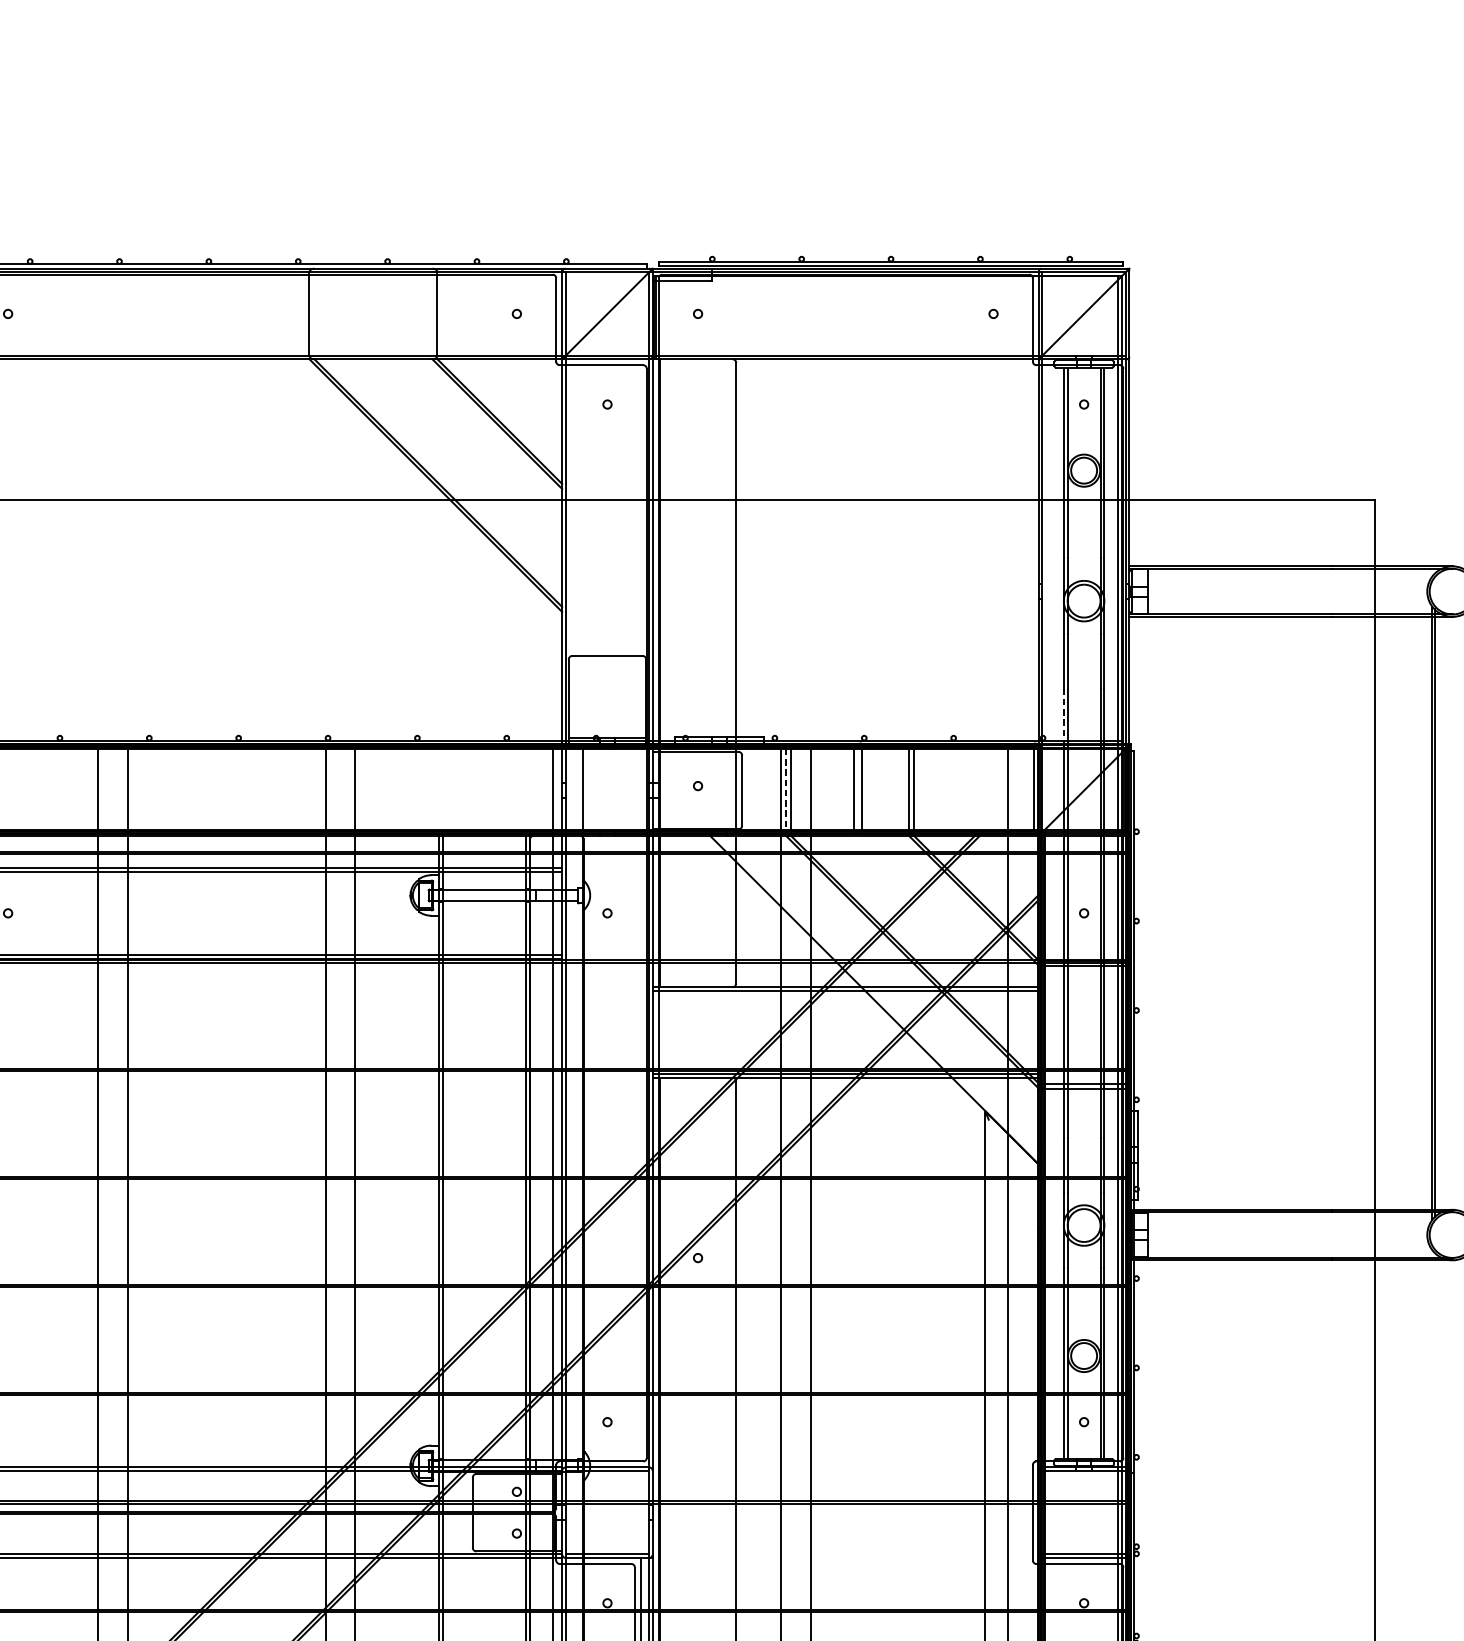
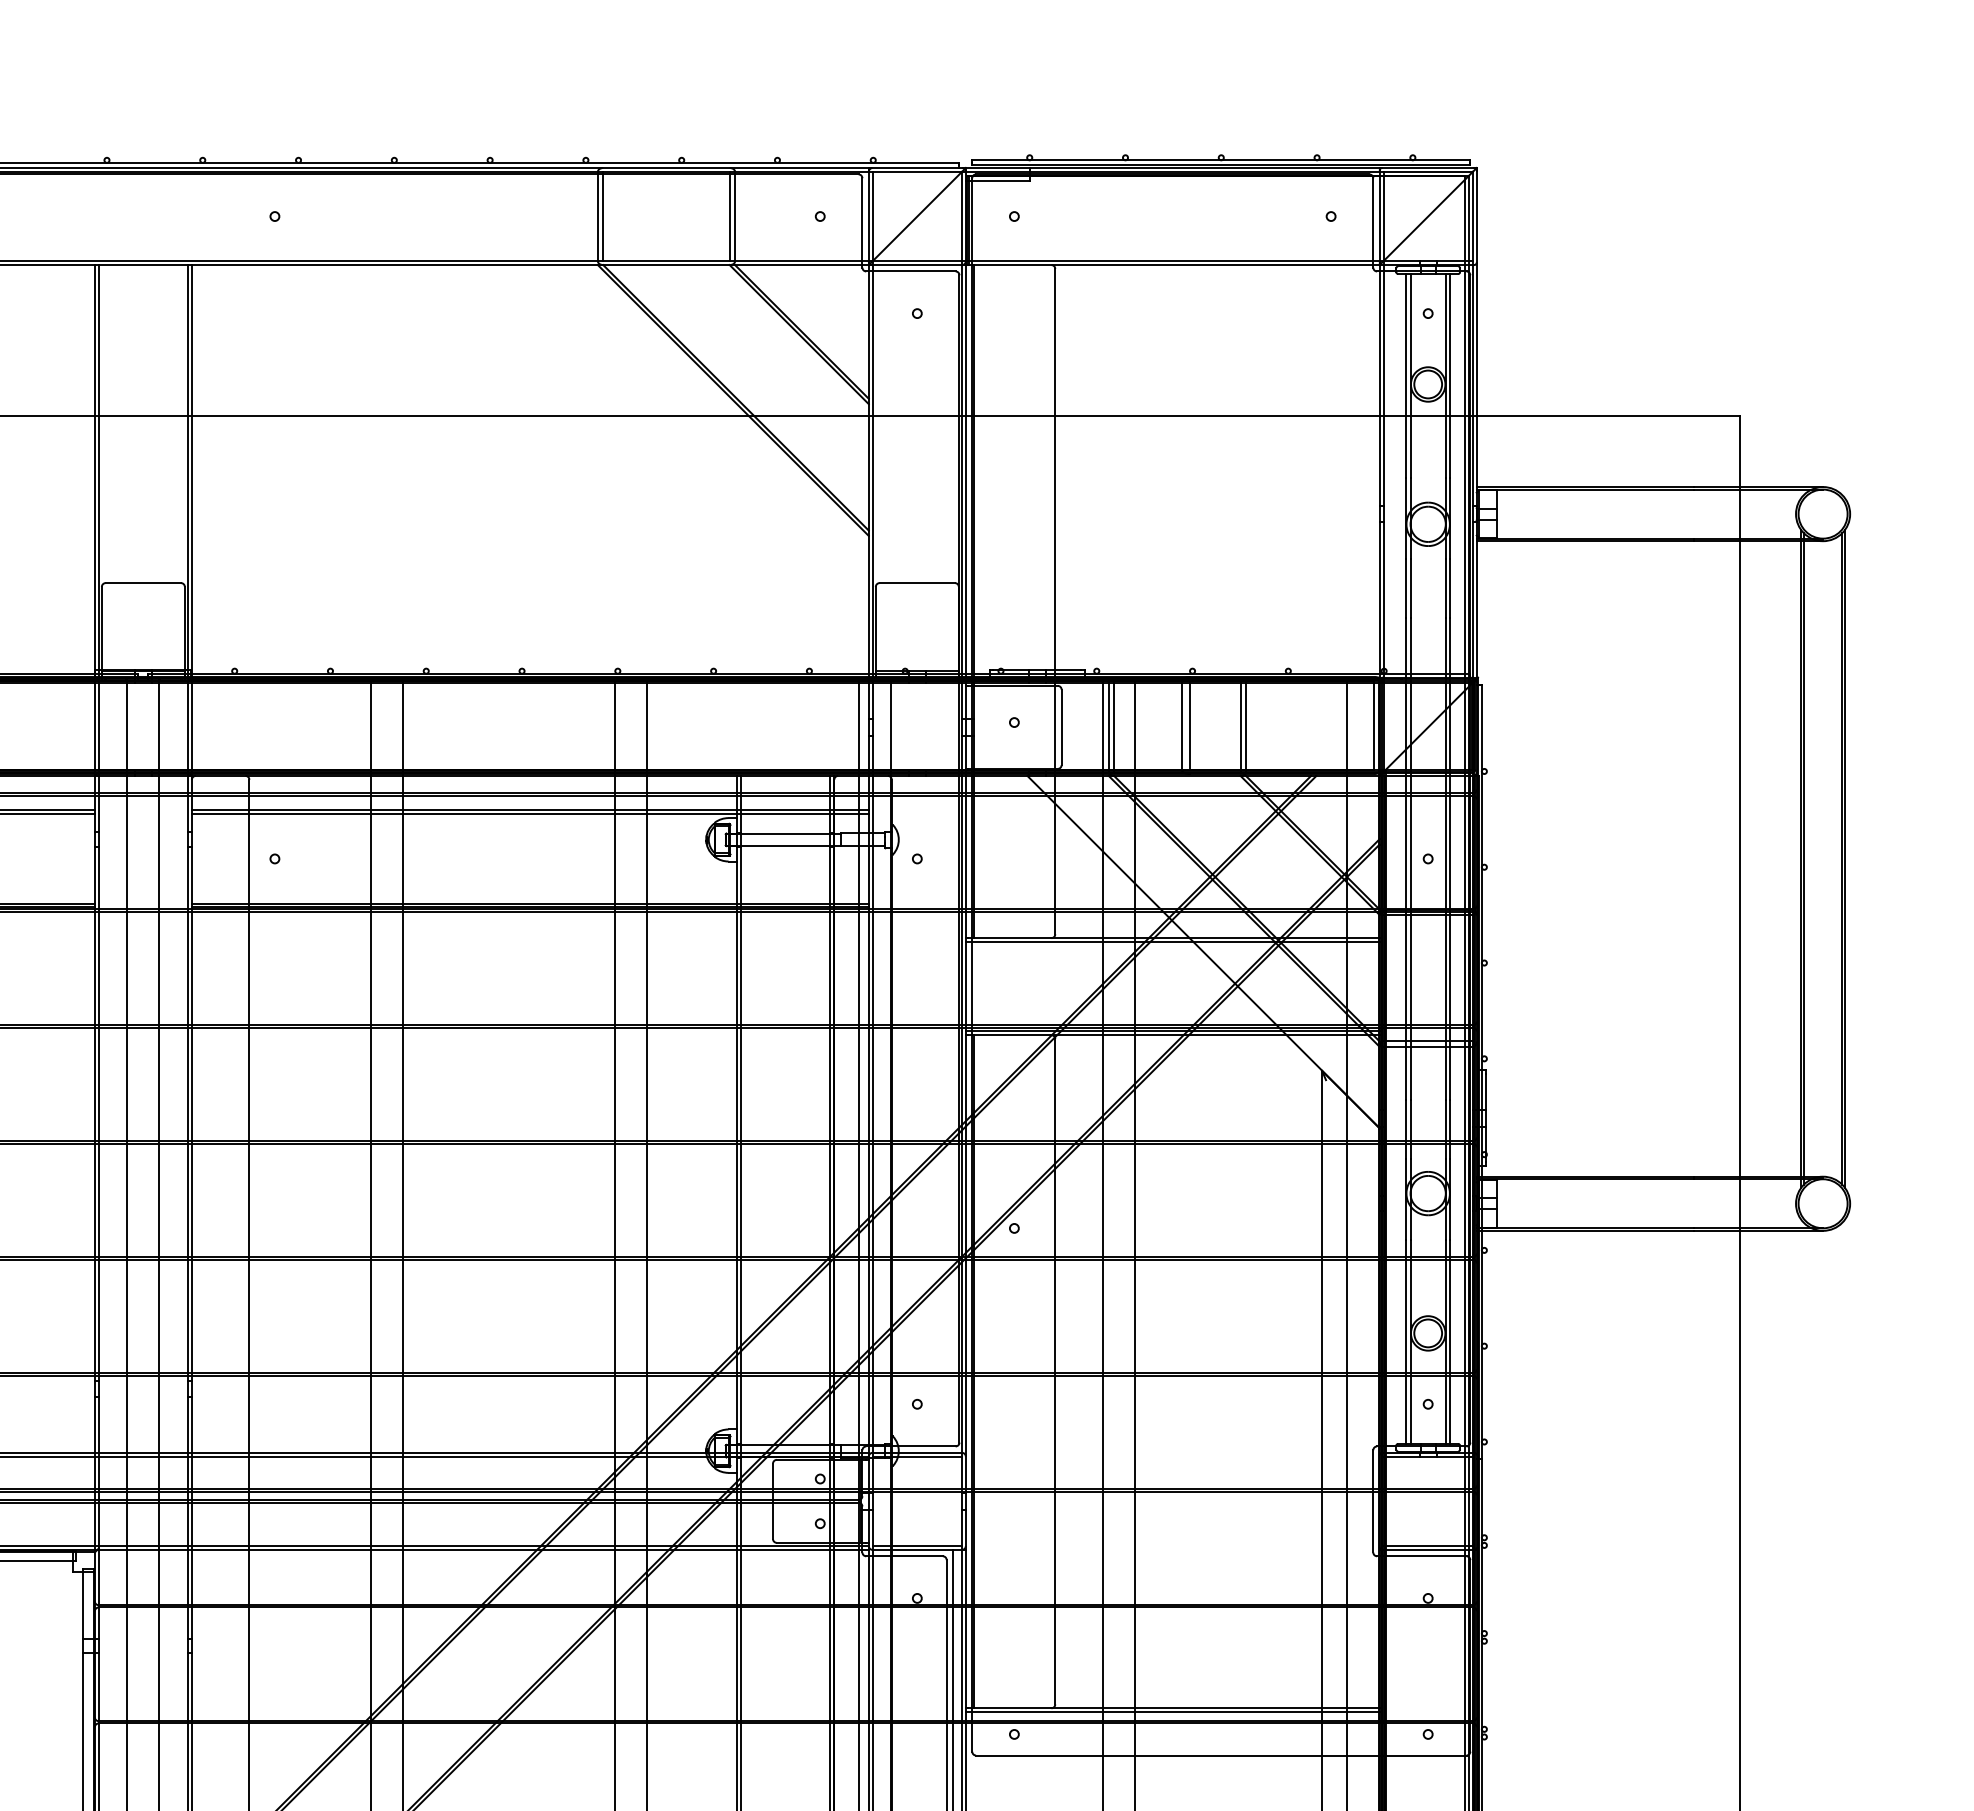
line: (314, 313) -> (603, 216), added
line: (432, 313) -> (729, 216), added
line: (1063, 714) -> (1406, 645), dashed -> solid
line: (785, 790) -> (1108, 727), dashed -> solid

